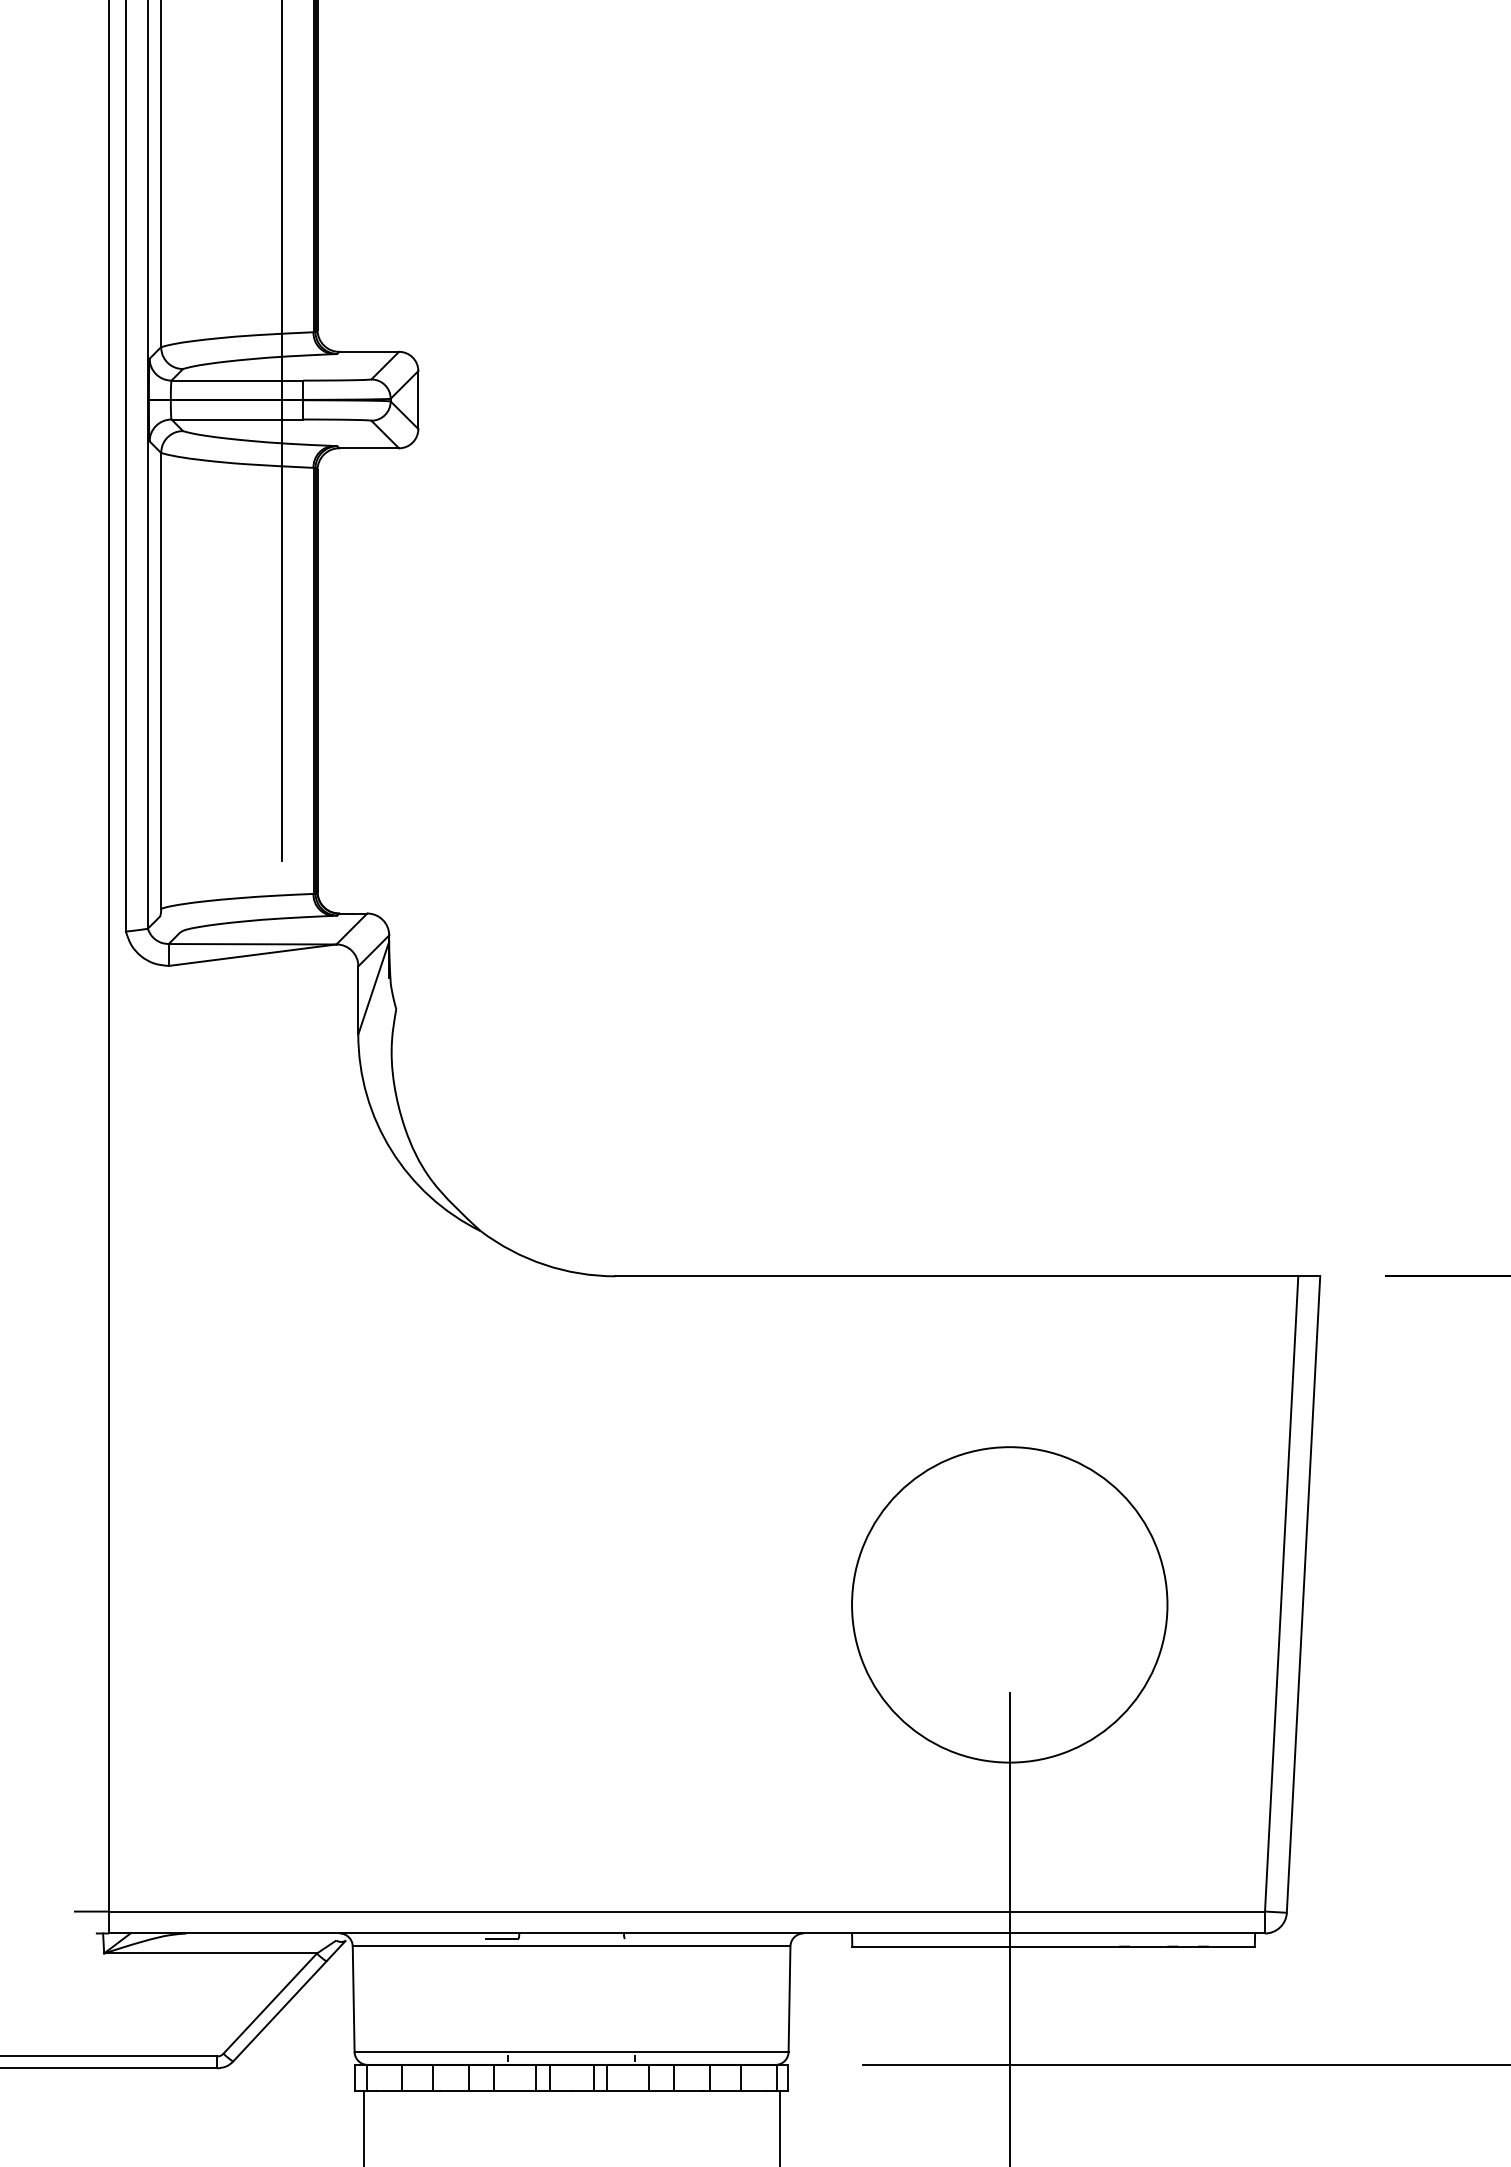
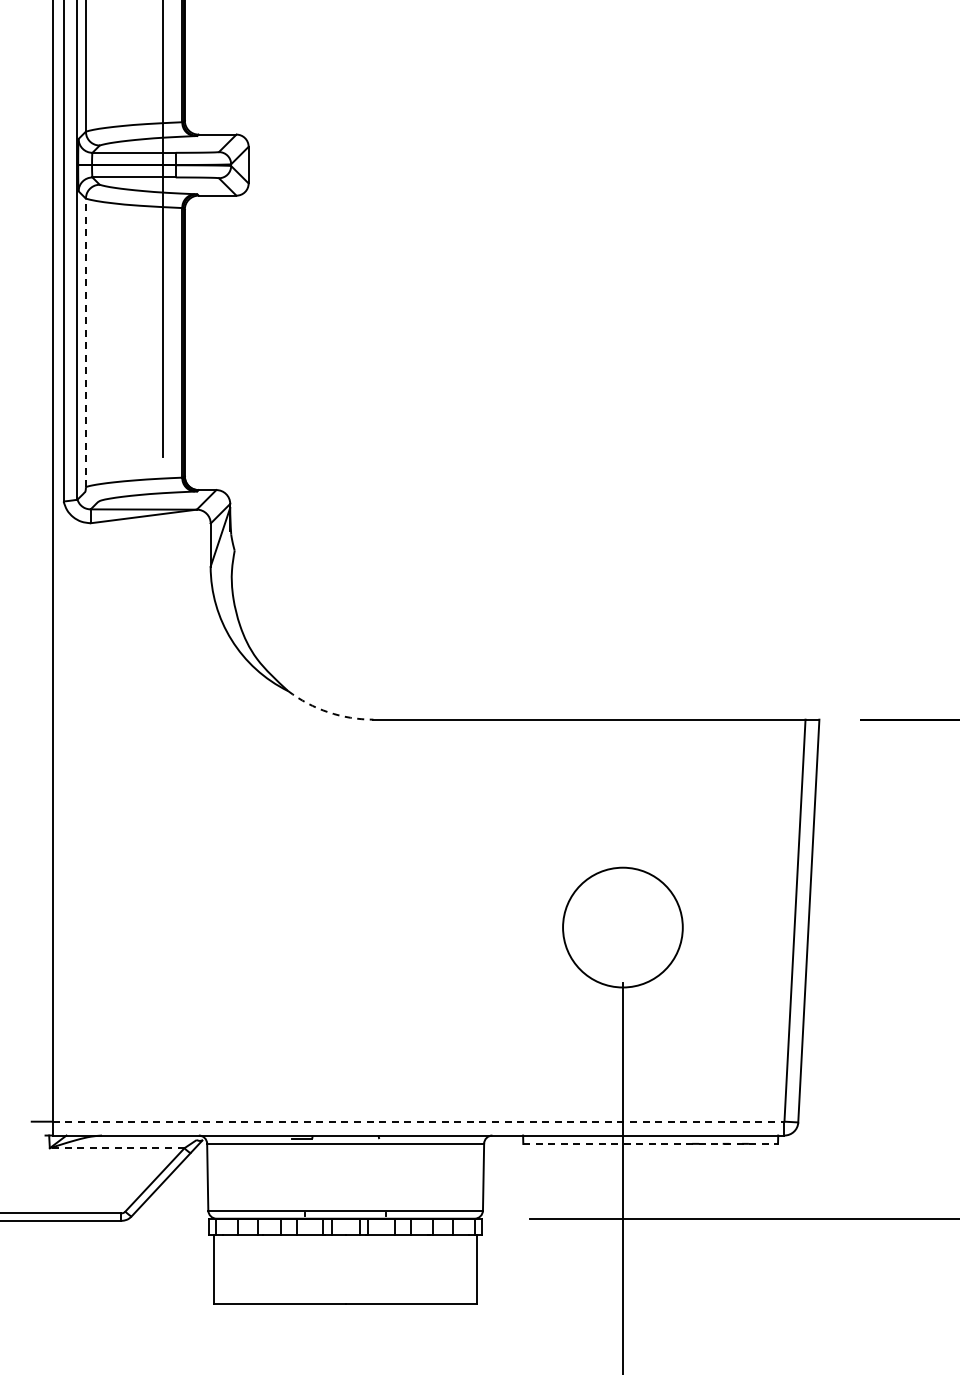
line: (160, 680) -> (85, 342), solid -> dashed
arc: (544, 1264) -> (328, 712), solid -> dashed
circle: (1009, 1604) -> (622, 927), size x0.6
line: (686, 1911) -> (418, 1121), solid -> dashed
line: (1054, 1946) -> (651, 1143), solid -> dashed
line: (209, 1953) -> (116, 1148), solid -> dashed

